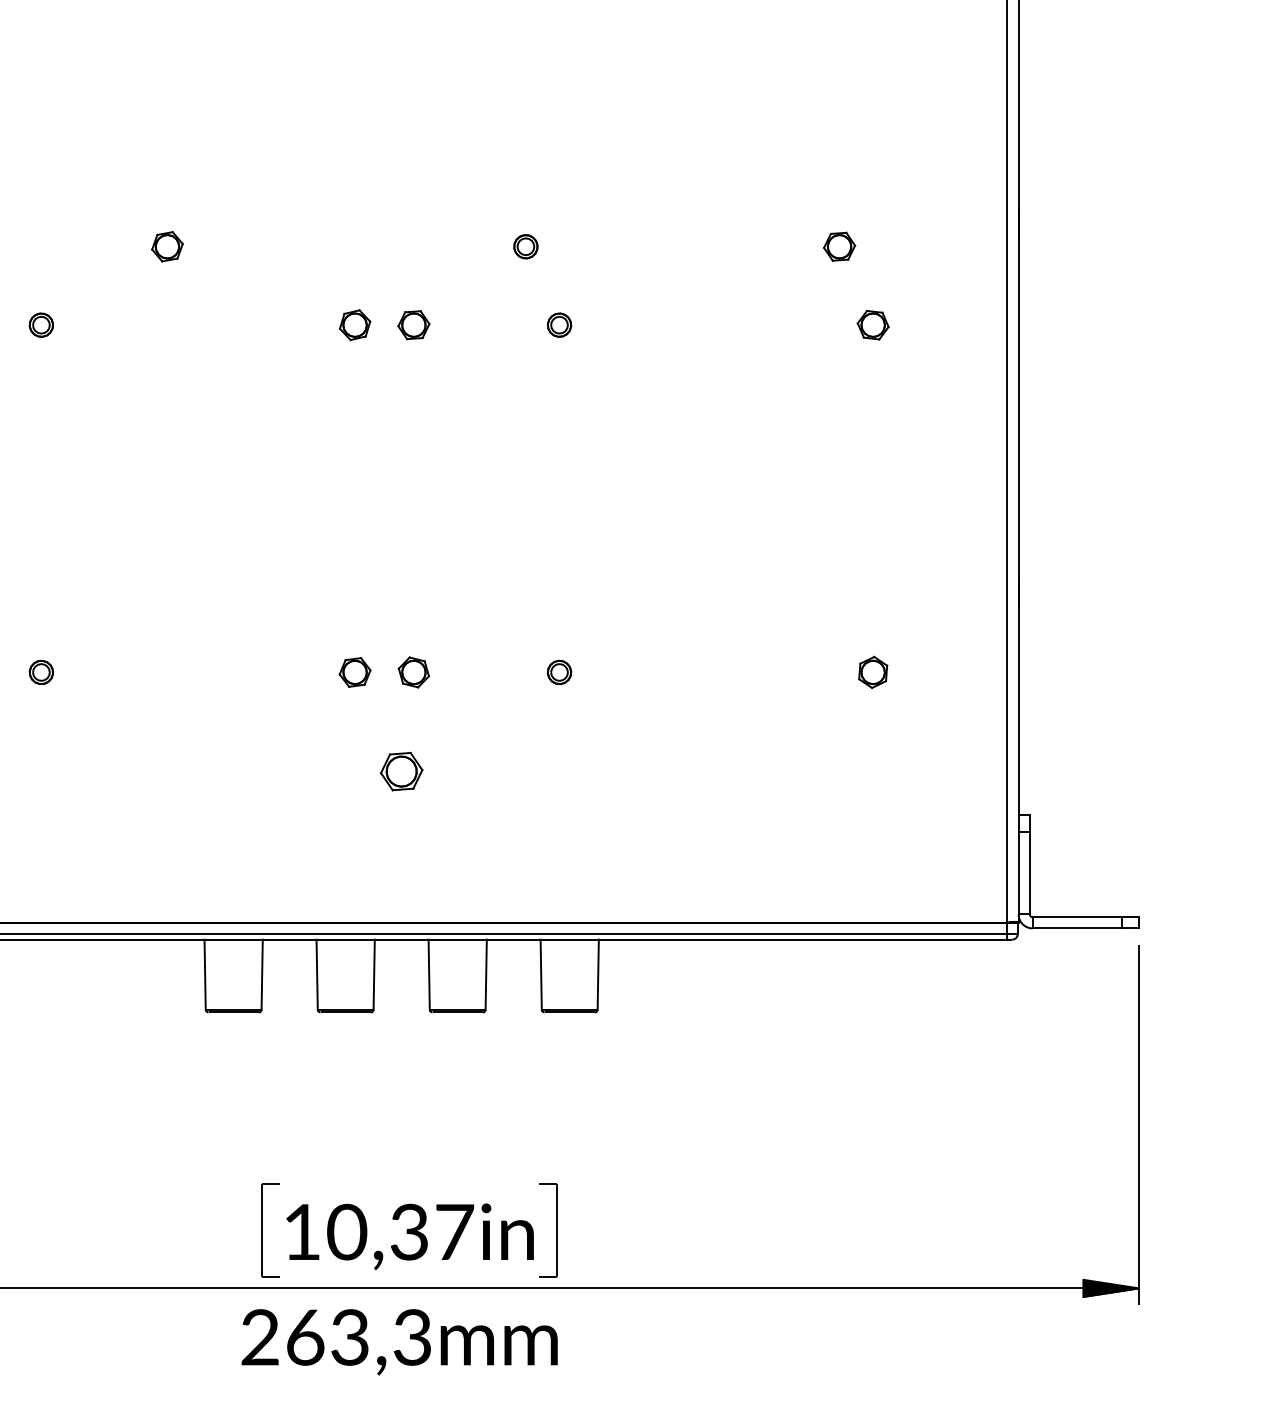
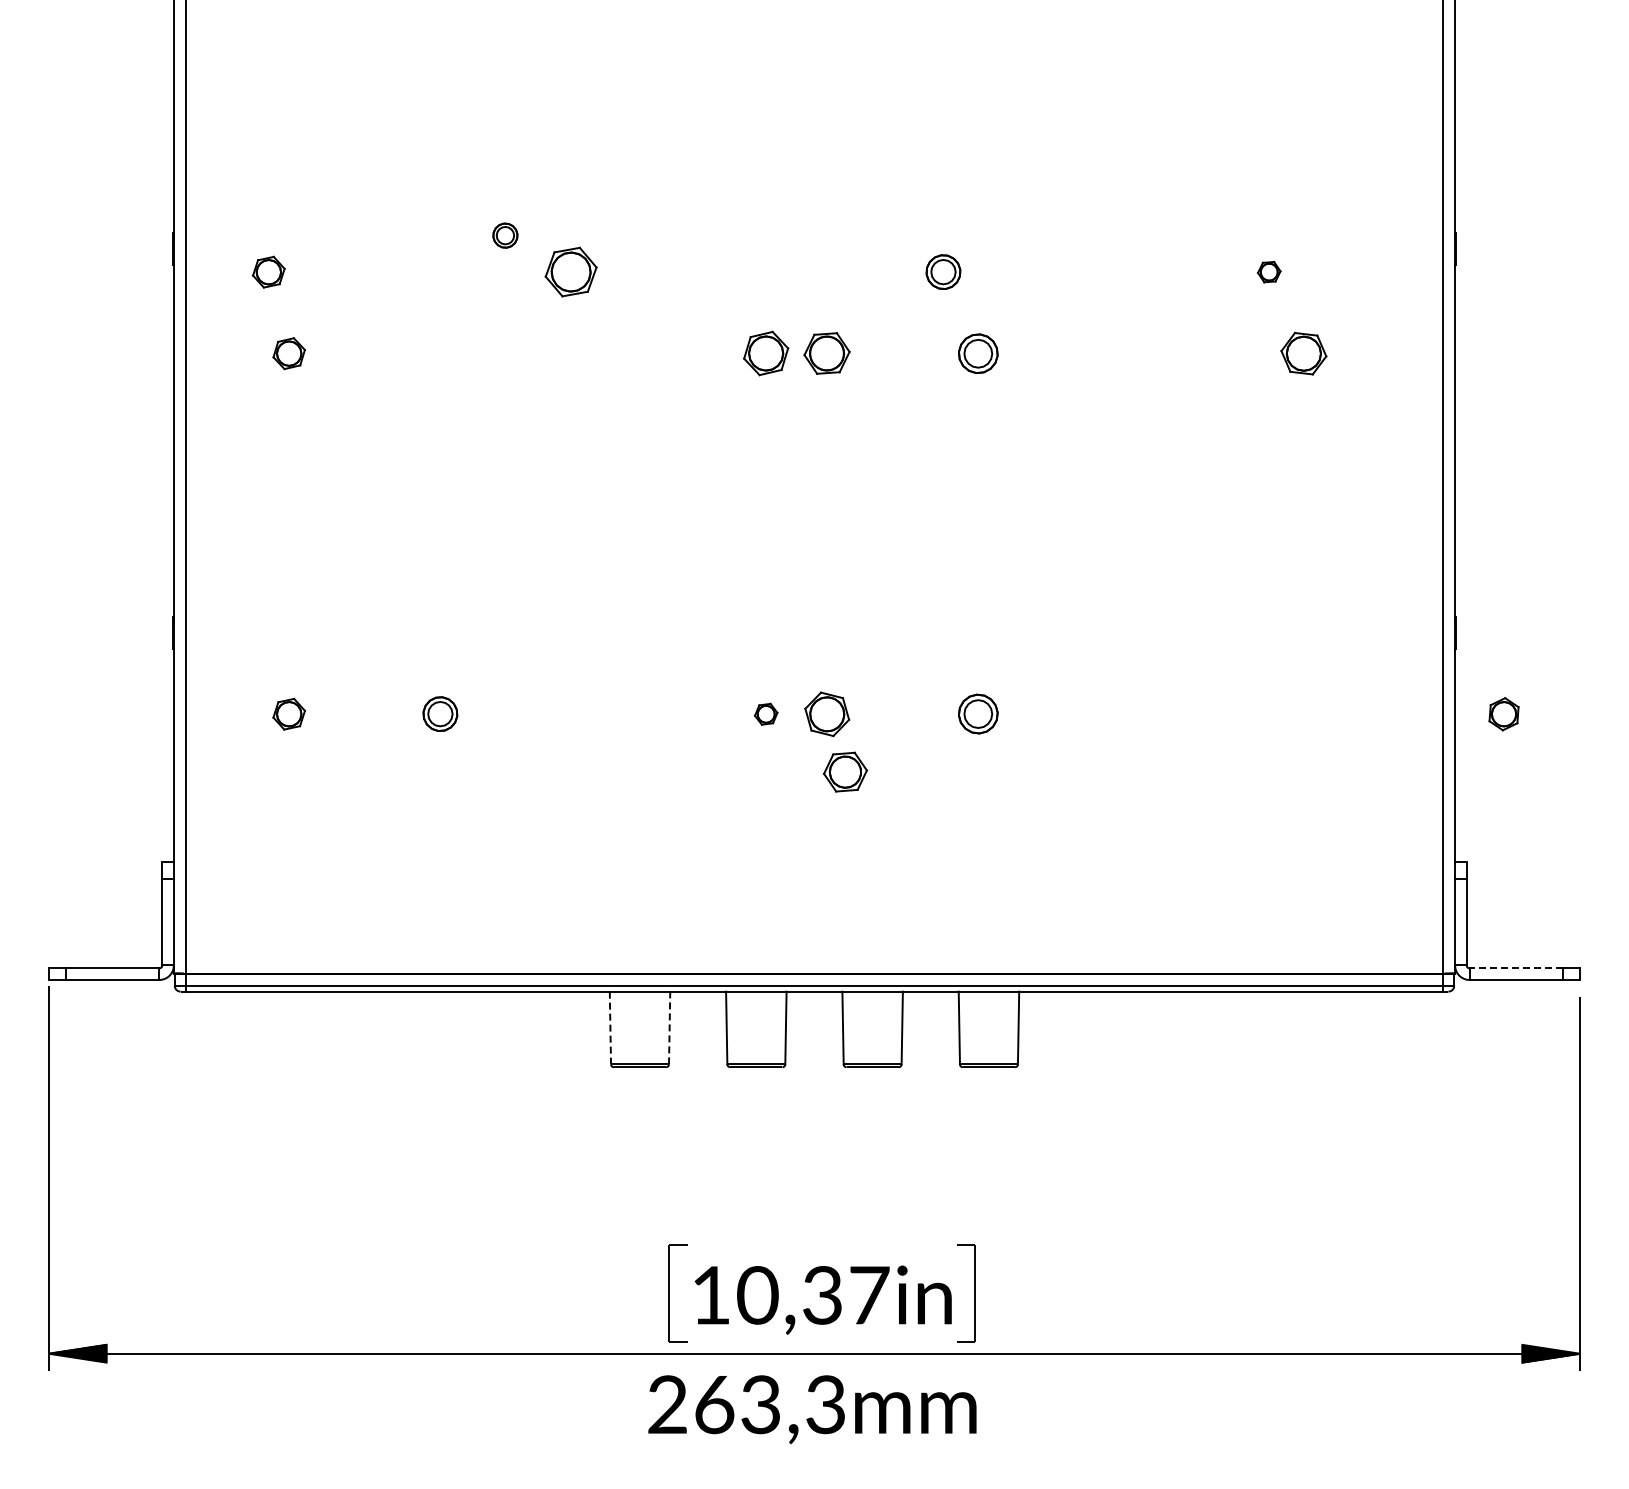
part: (839, 246) -> (1269, 271), size x0.7
part: (167, 247) -> (571, 272), size x1.6
part: (525, 247) -> (943, 272), size x1.4
part: (41, 325) -> (505, 235), moved
part: (354, 325) -> (765, 353), size x1.4
part: (414, 325) -> (827, 353), size x1.4
part: (559, 325) -> (978, 353), size x1.6
part: (873, 325) -> (1304, 353), size x1.4
part: (413, 671) -> (826, 713), size x1.4
part: (41, 672) -> (440, 714), size x1.4
part: (355, 672) -> (766, 714), size x0.7
part: (559, 672) -> (978, 714), size x1.6
part: (872, 672) -> (1503, 714), moved
part: (401, 770) -> (845, 771), moved
line: (1077, 917) -> (1516, 968), solid -> dashed
line: (262, 974) -> (669, 1027), solid -> dashed
line: (205, 975) -> (610, 1028), solid -> dashed

